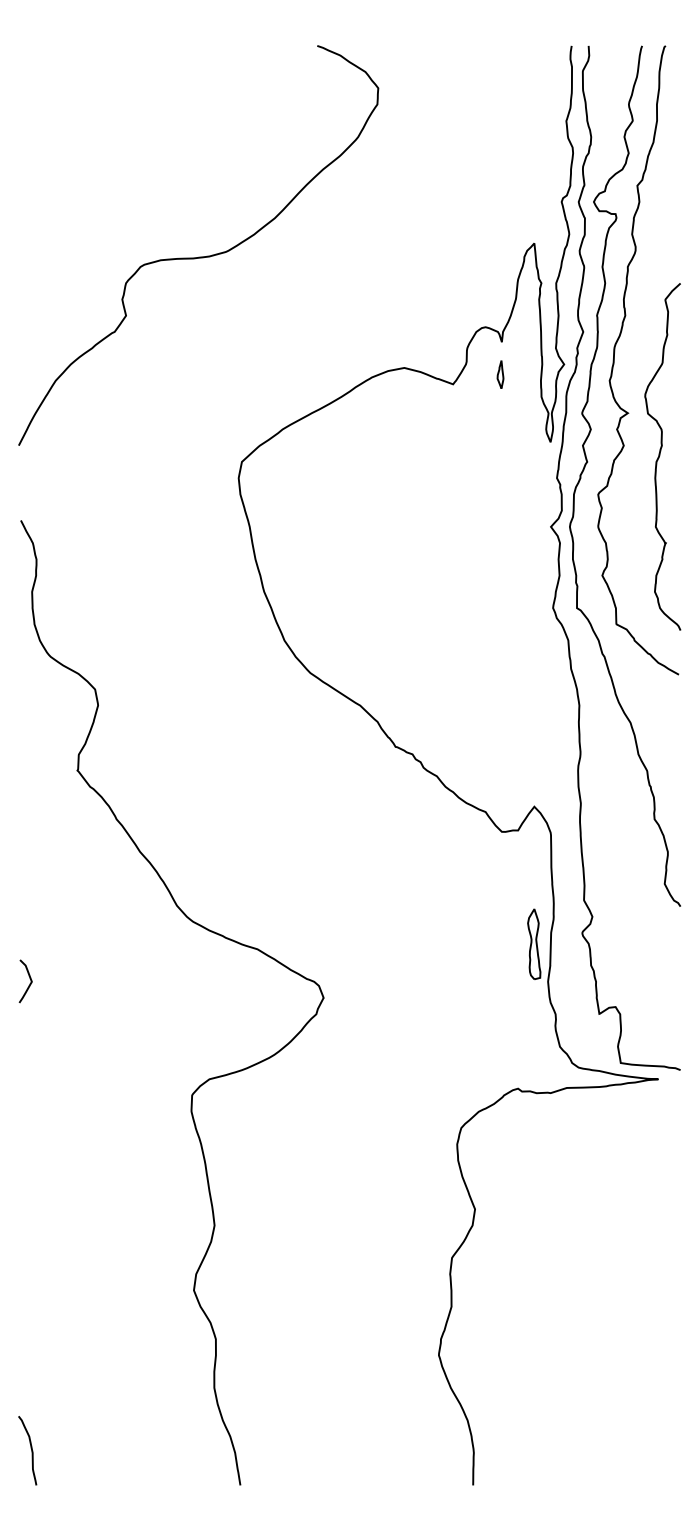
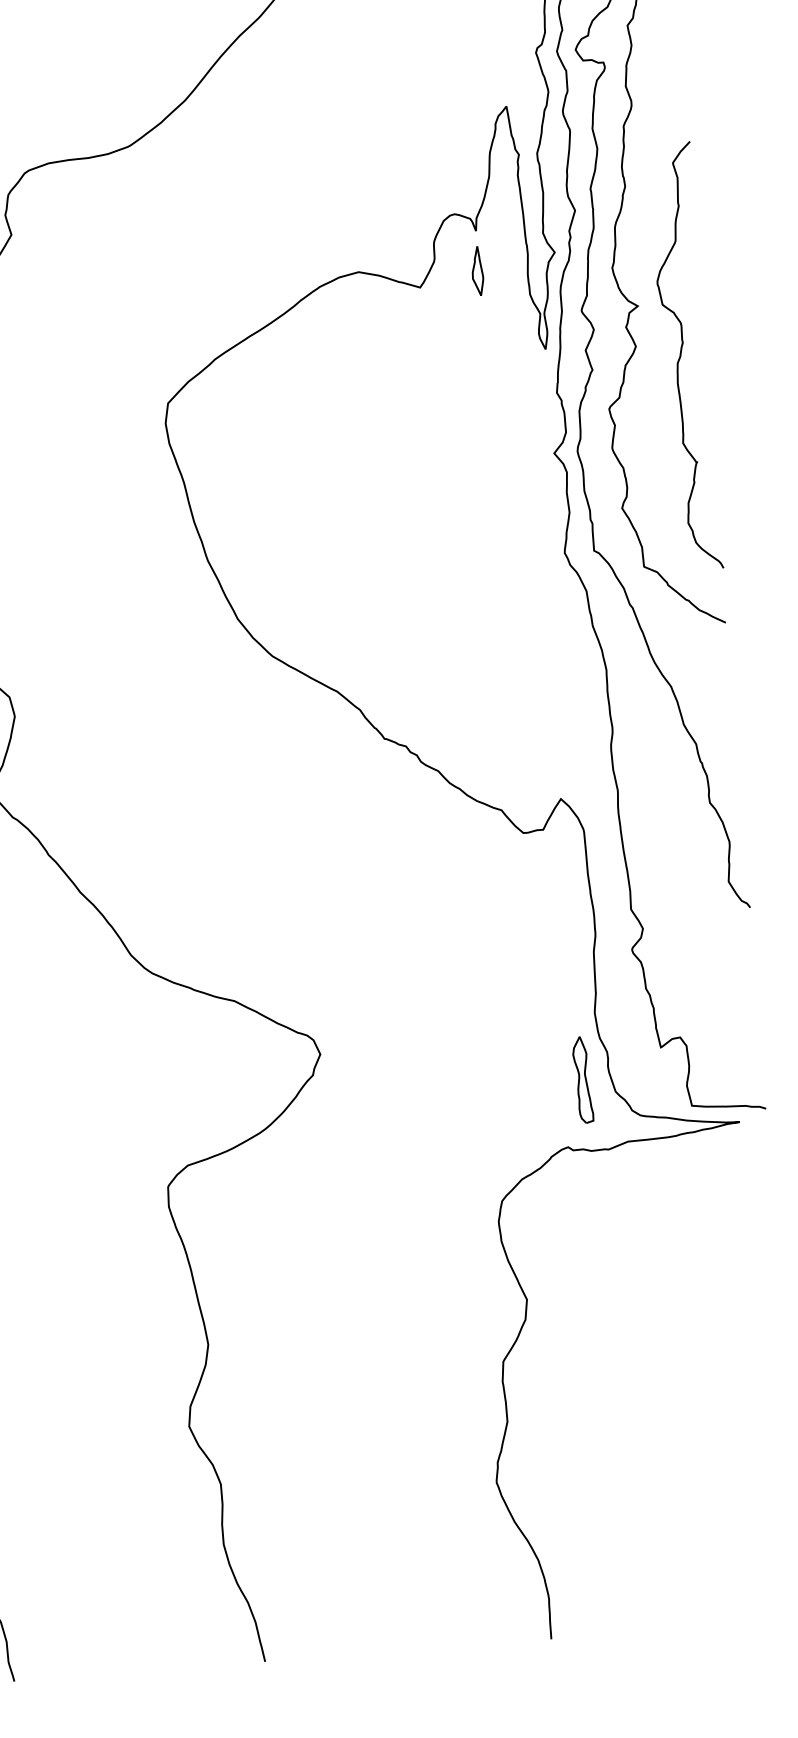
part: (500, 374) -> (477, 270), size x1.43
part: (534, 943) -> (583, 1079), moved

